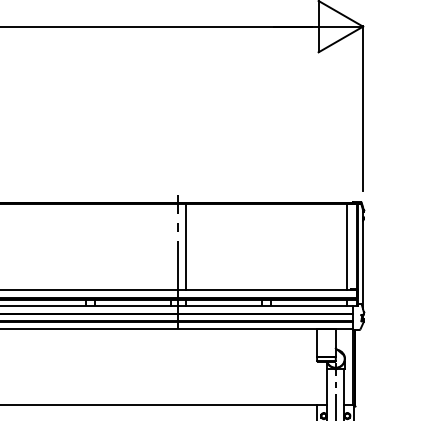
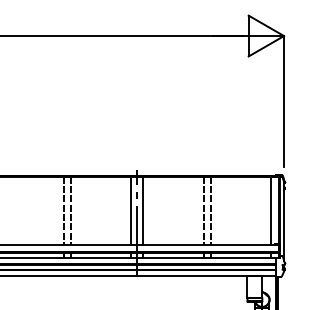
line: (85, 246) -> (63, 210), added
line: (94, 246) -> (70, 210), added
line: (170, 246) -> (131, 210), added
line: (261, 246) -> (203, 210), added
line: (270, 246) -> (210, 210), added

